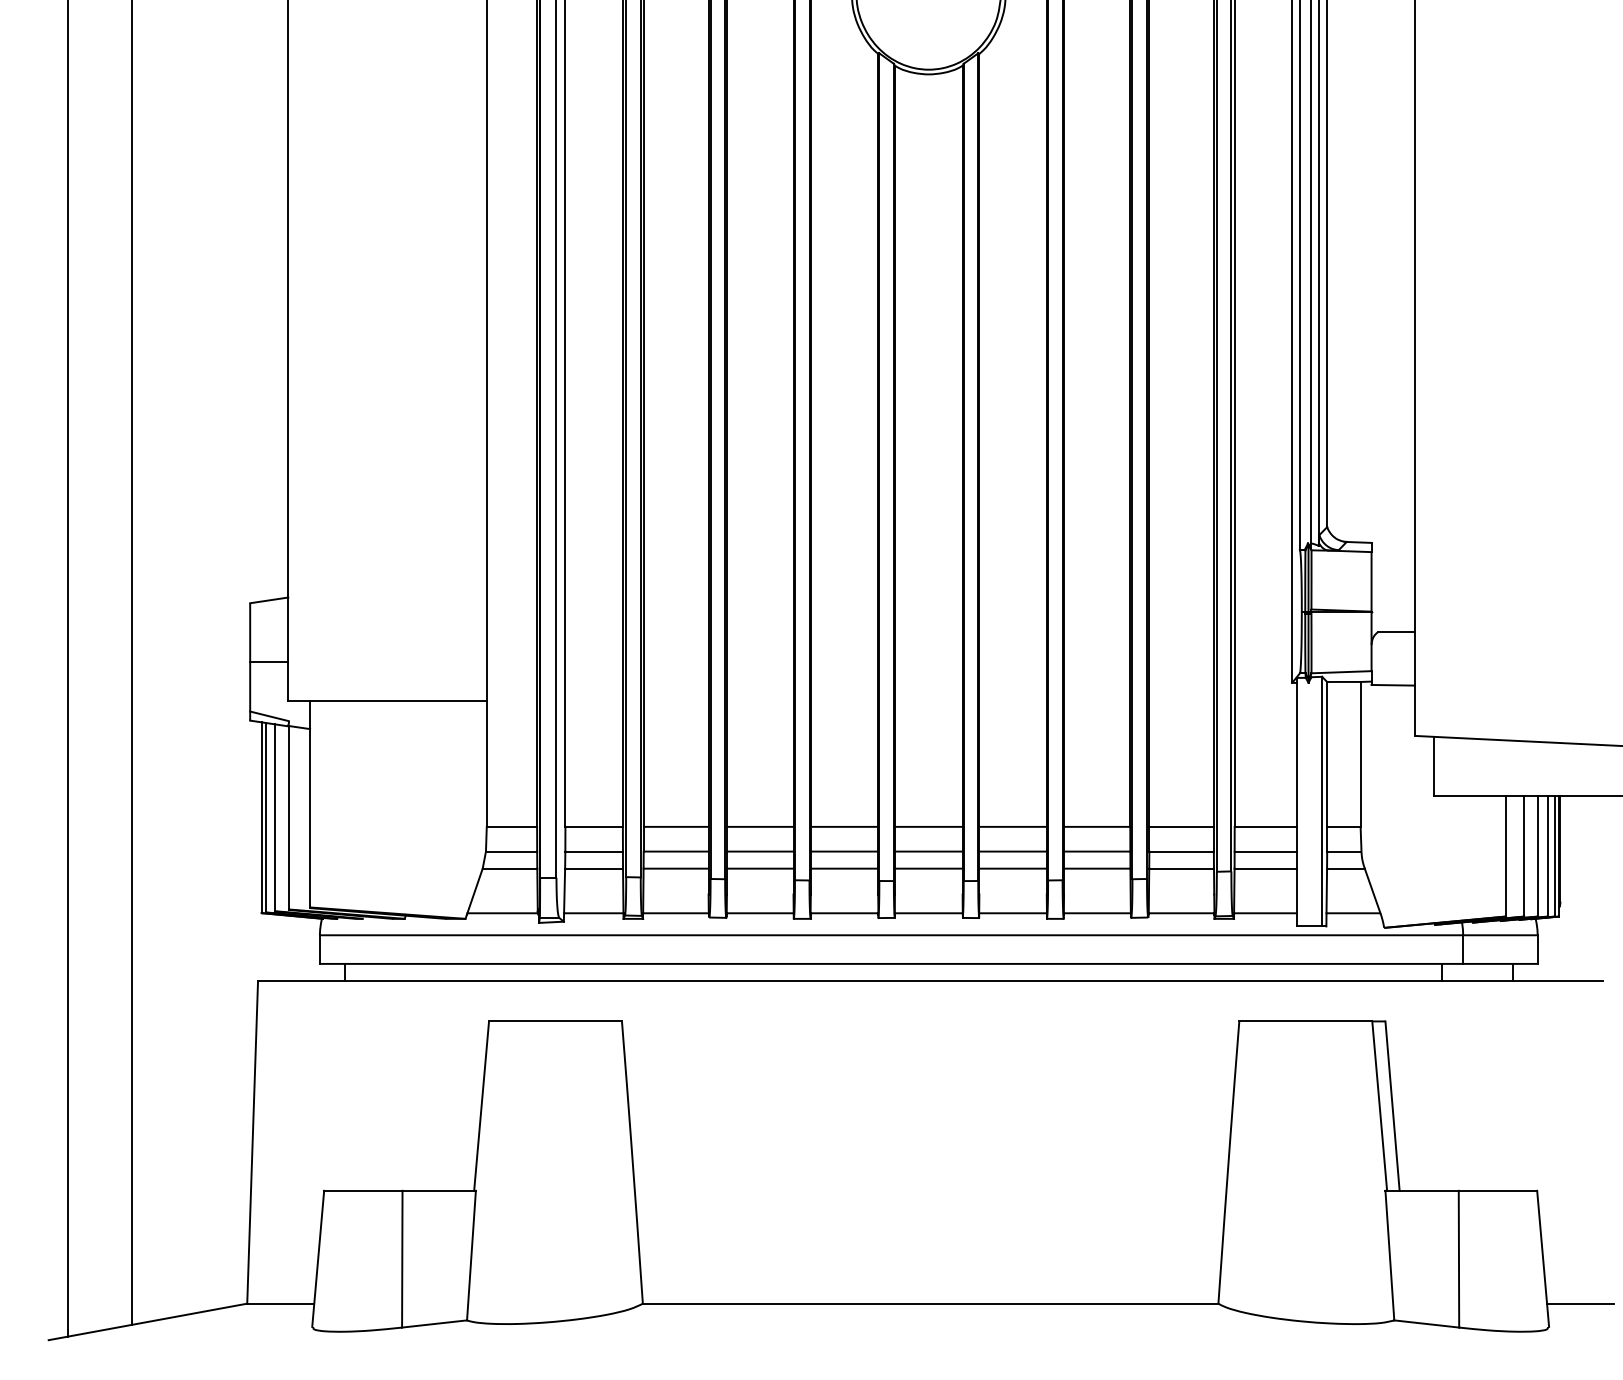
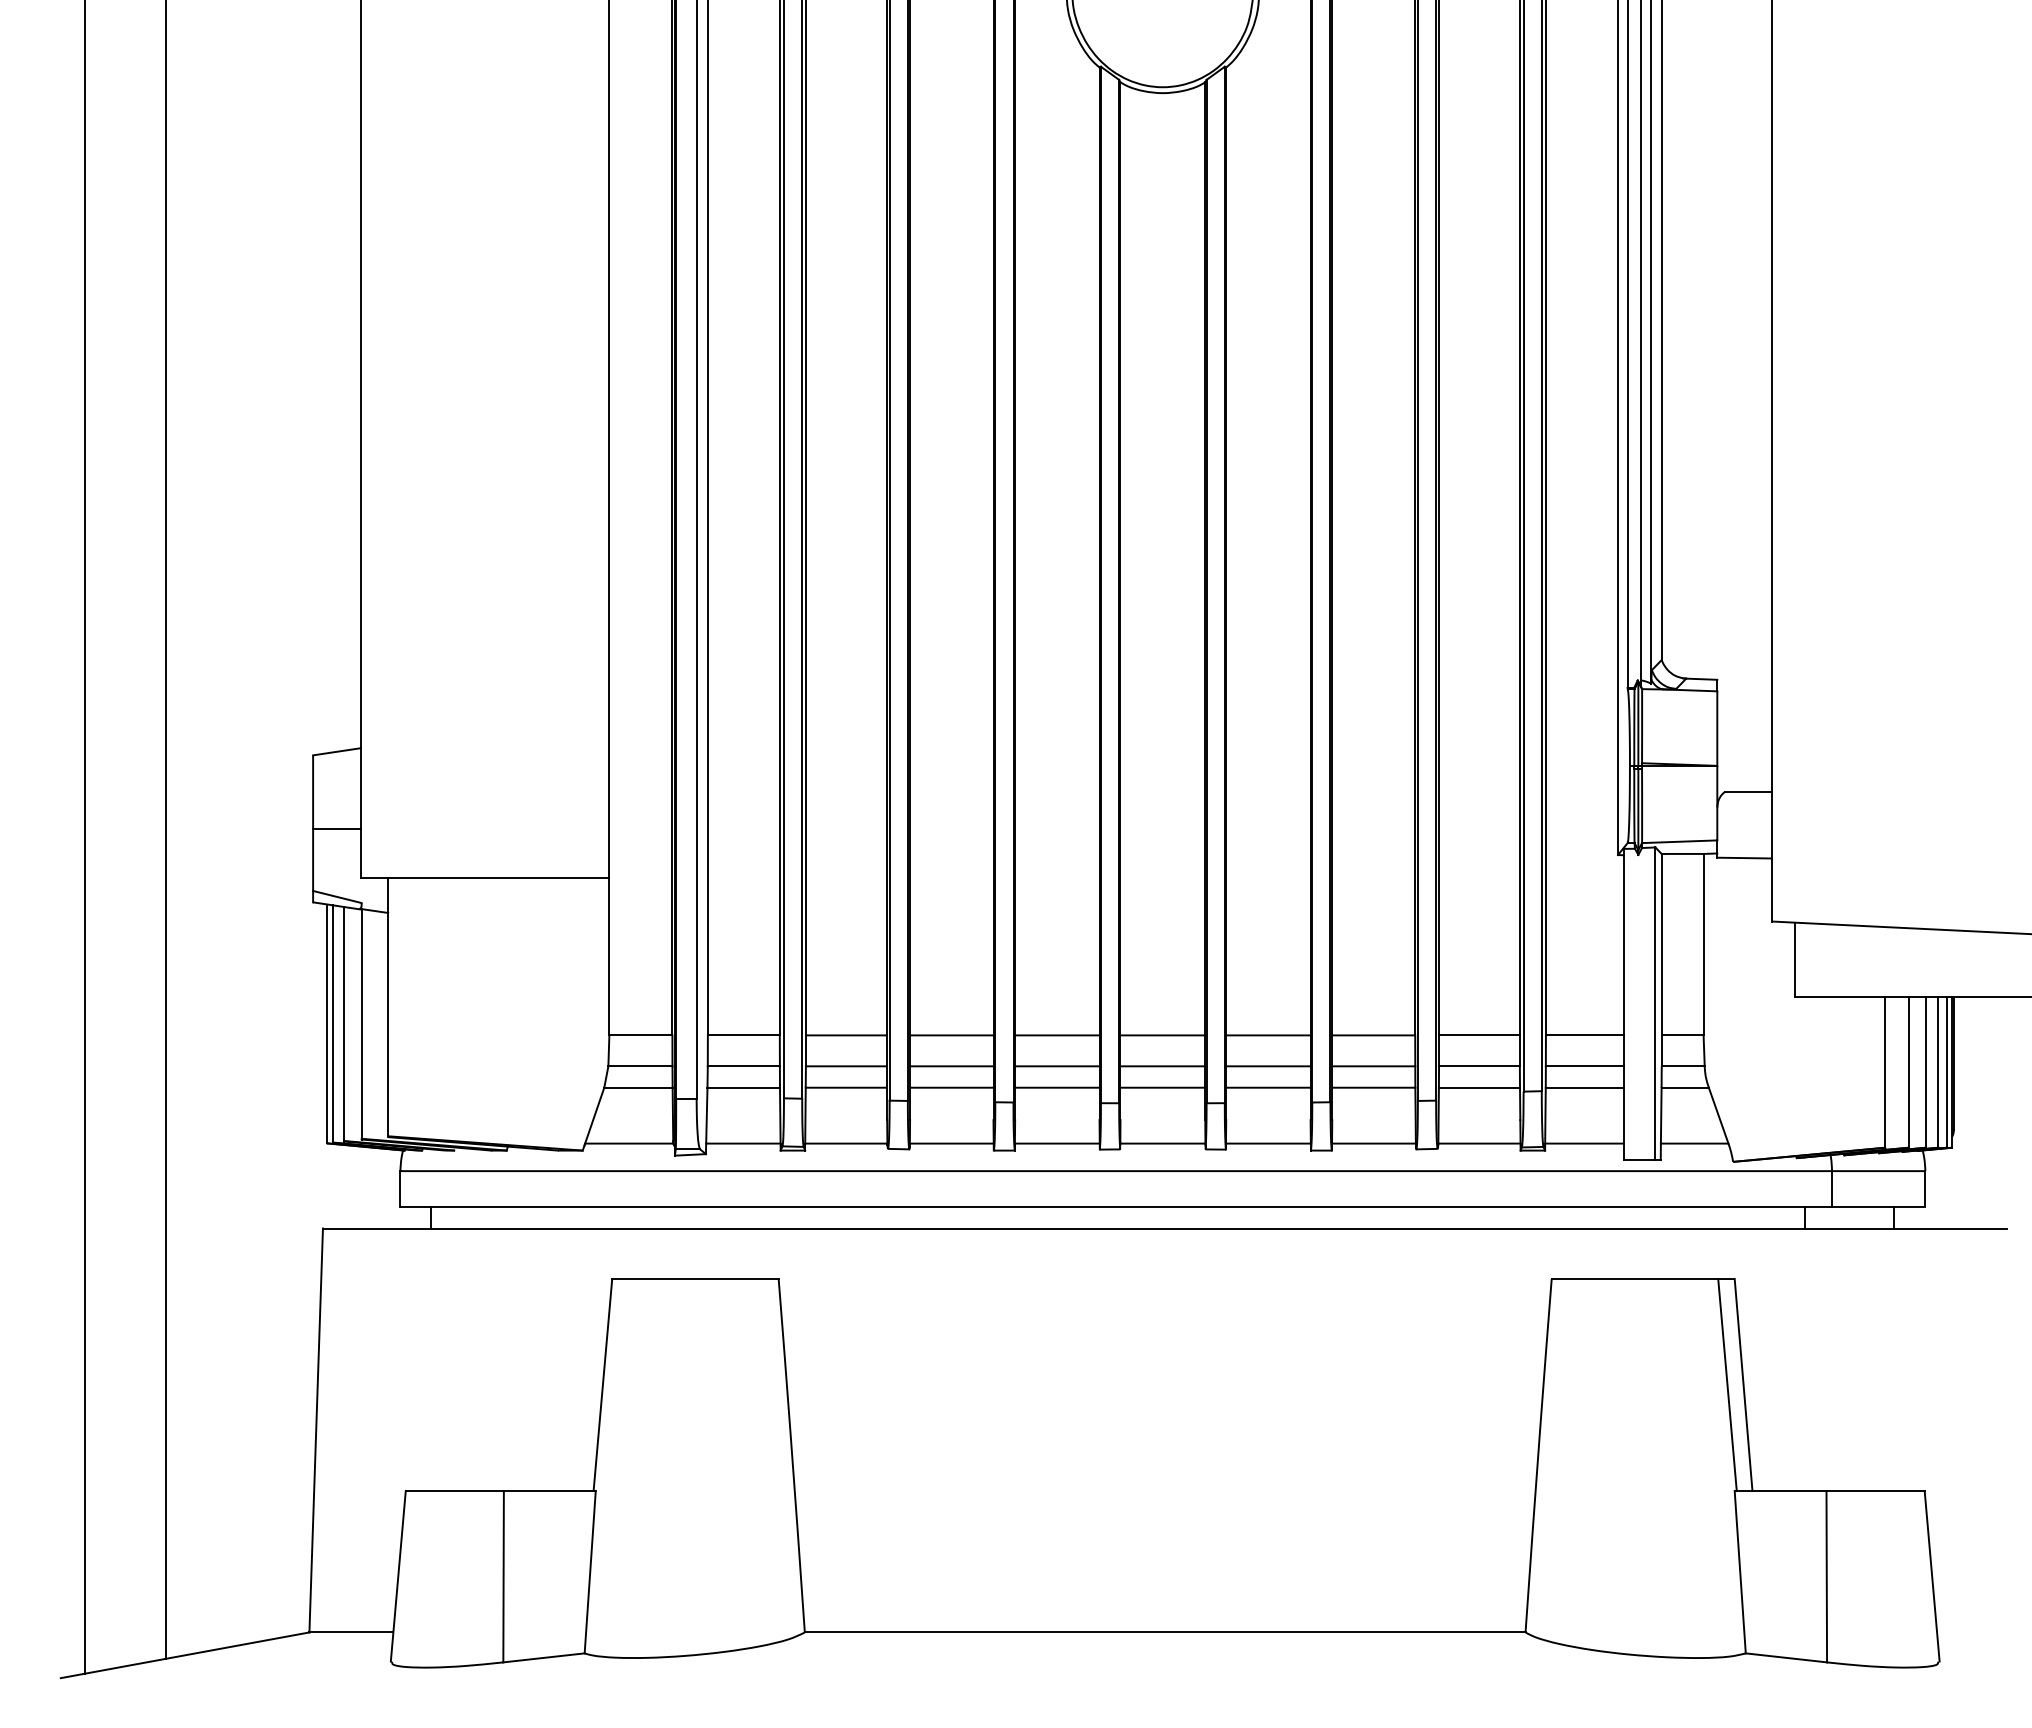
line: (1580, 1303) -> (1978, 1632), removed

